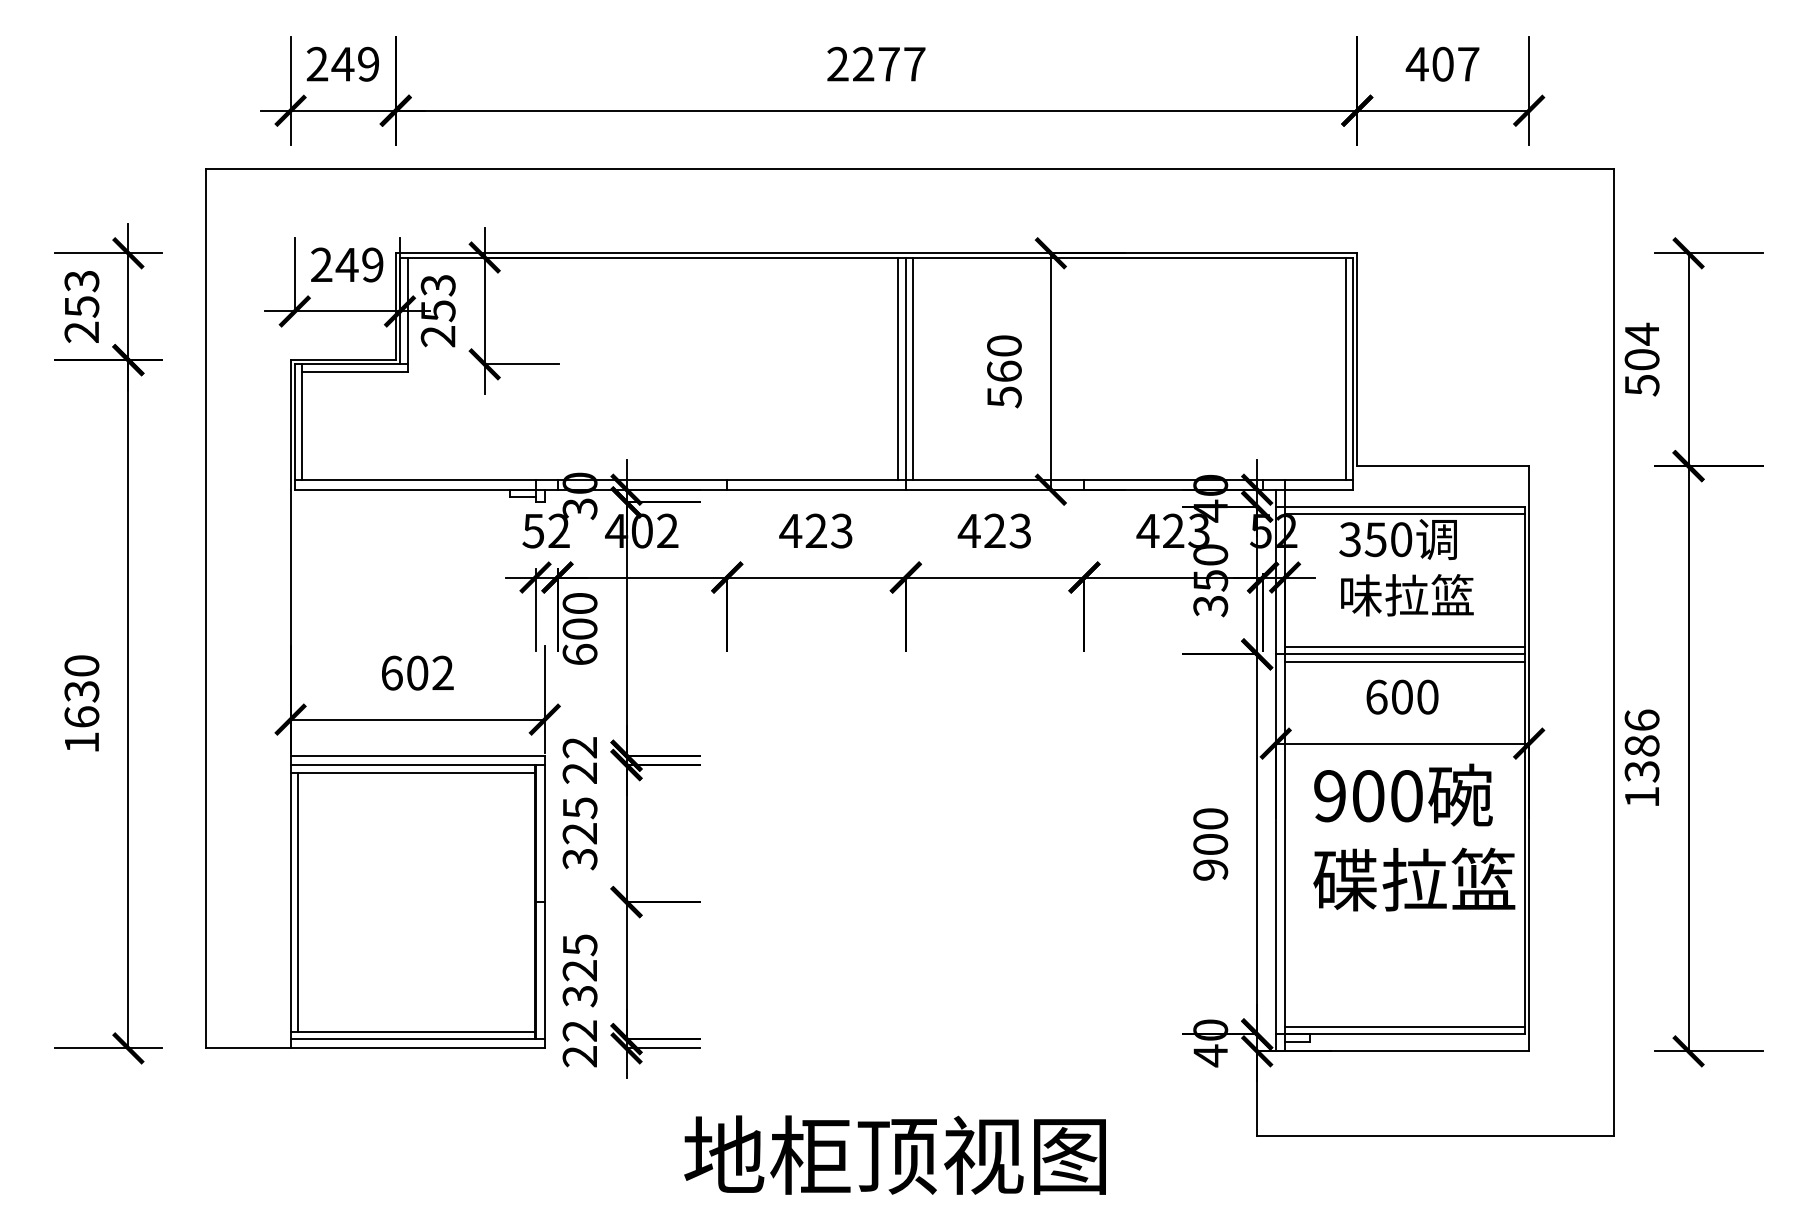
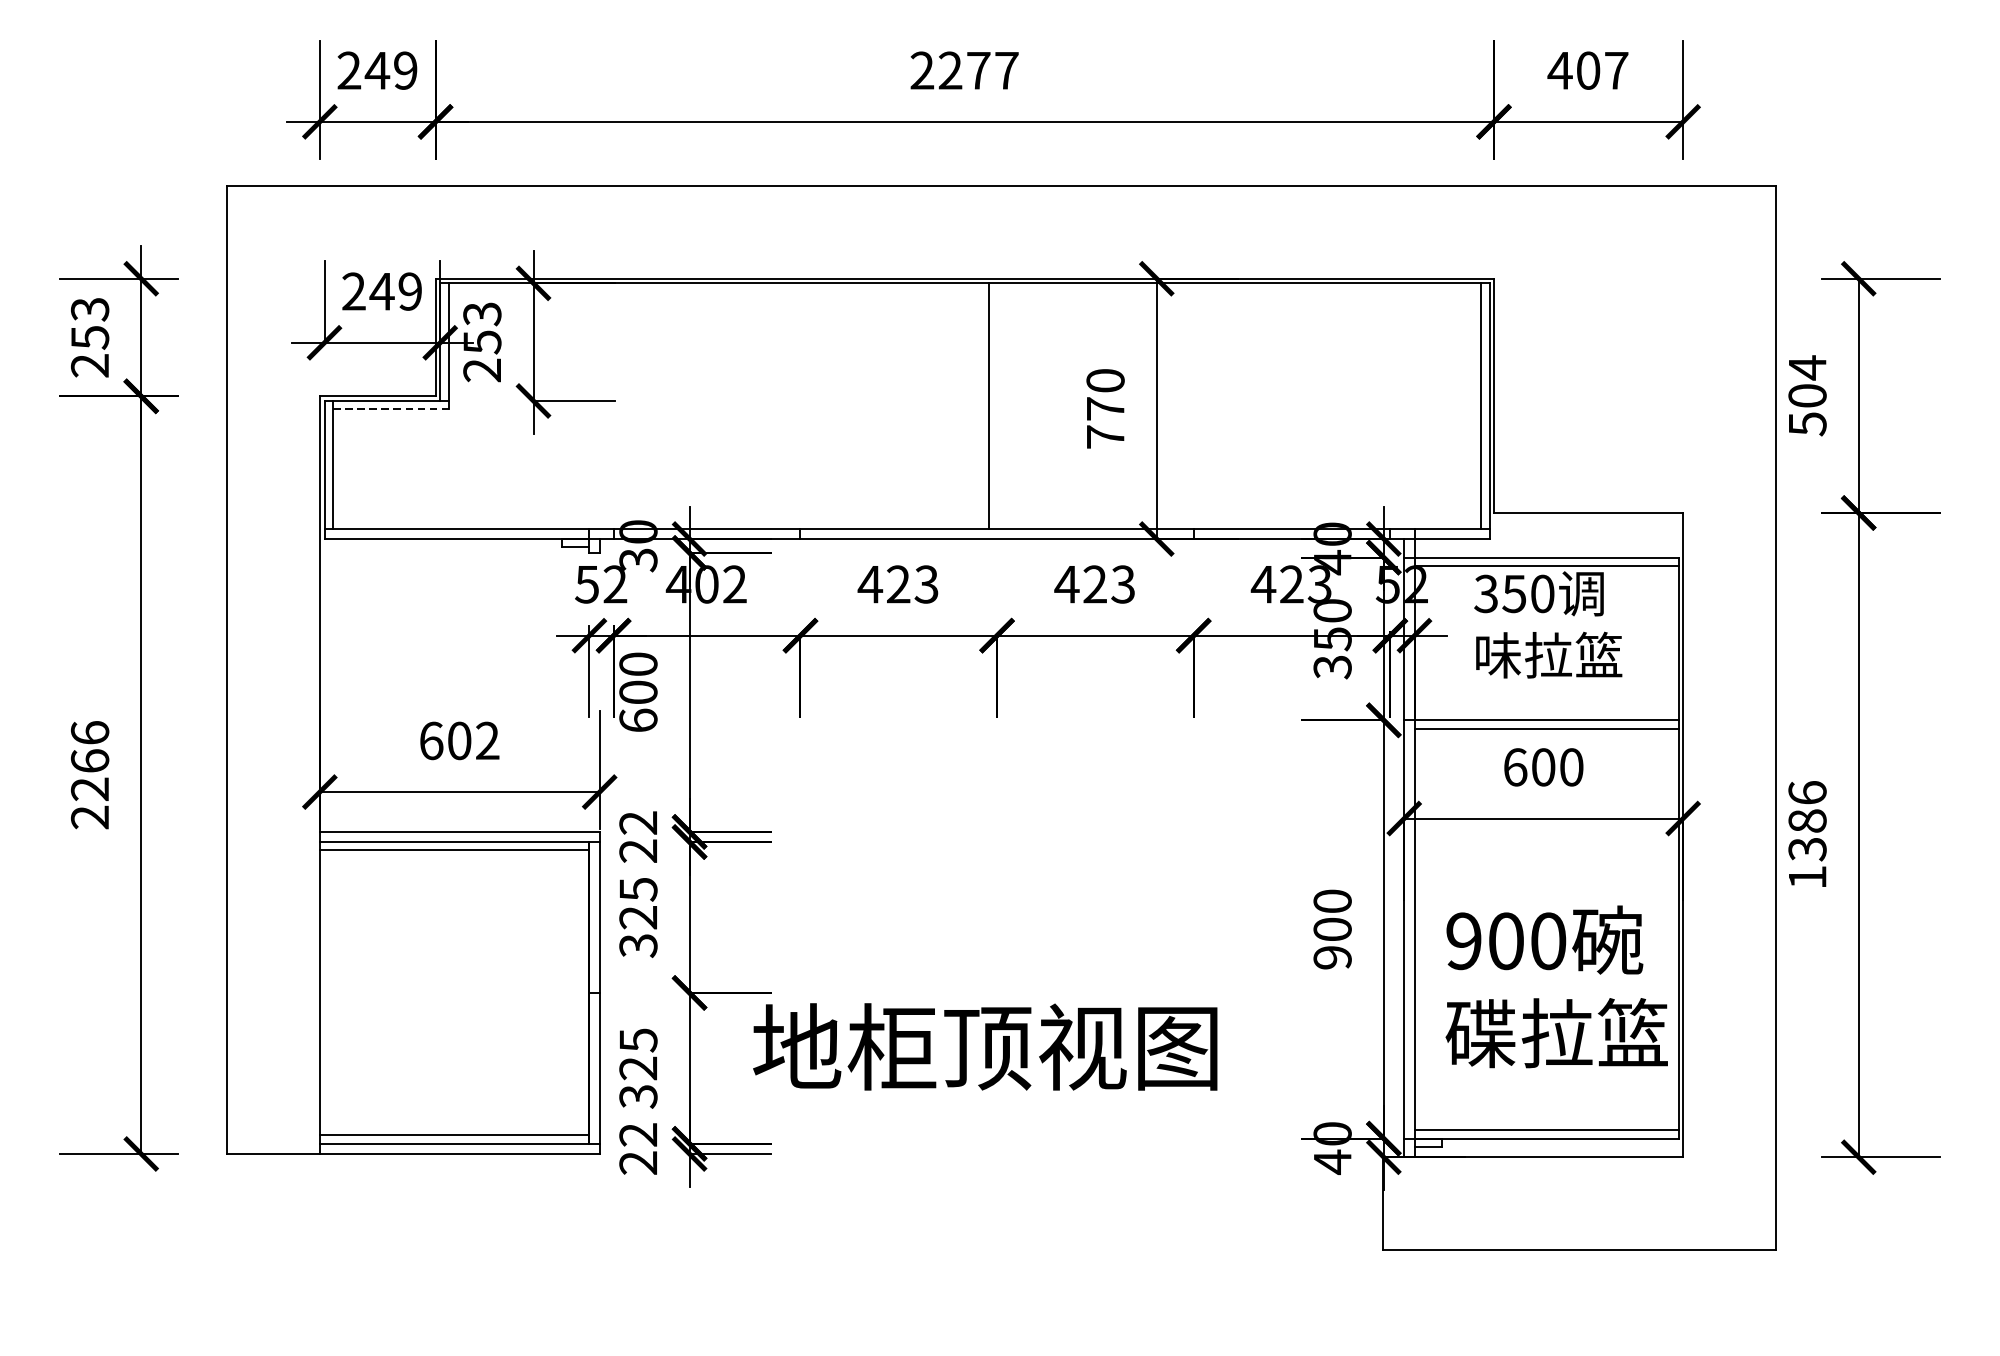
line: (913, 368) -> (1005, 405), removed
line: (355, 371) -> (391, 408), solid -> dashed
line: (905, 373) -> (996, 411), removed
text: (1004, 384) -> (1105, 423), 560 -> 770
line: (1404, 646) -> (1545, 711), removed
text: (81, 704) -> (89, 775), 1630 -> 2266
text: (1414, 837) -> (1557, 986), moved
line: (298, 901) -> (328, 992), removed
text: (894, 1154) -> (984, 1046), moved

